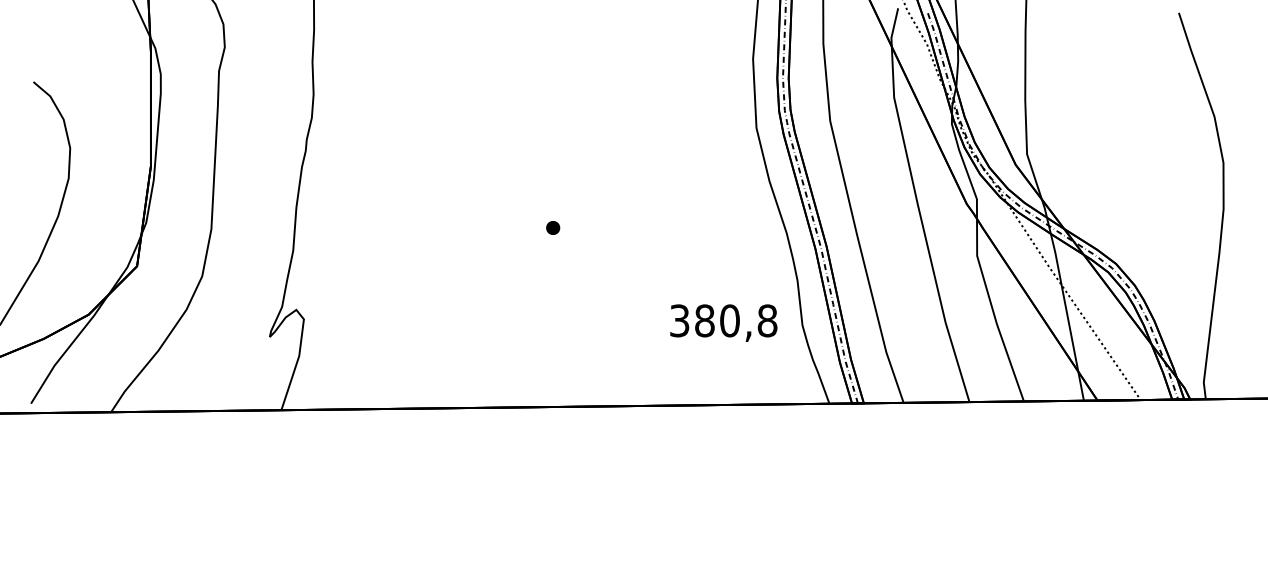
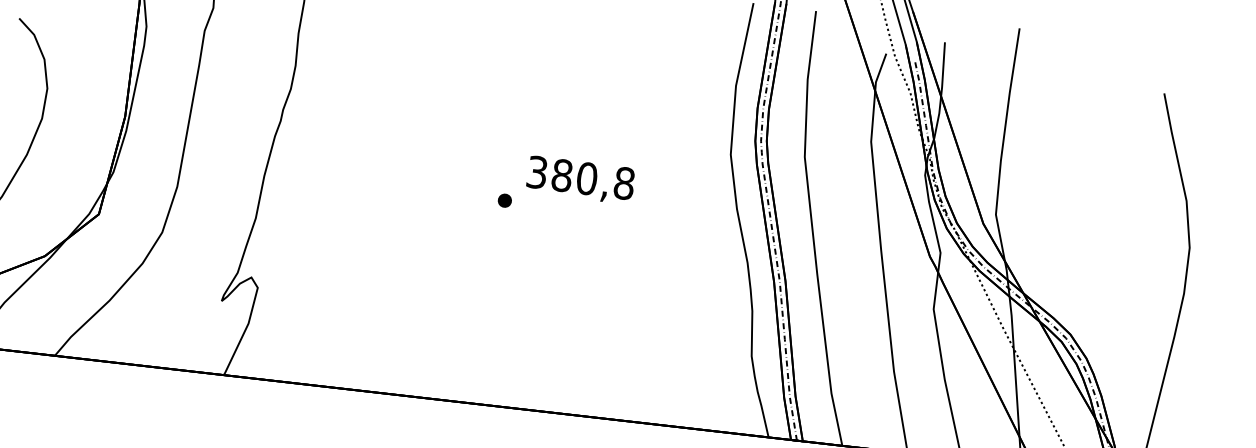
part: (553, 227) -> (505, 200), moved
text: (723, 322) -> (580, 179), moved

